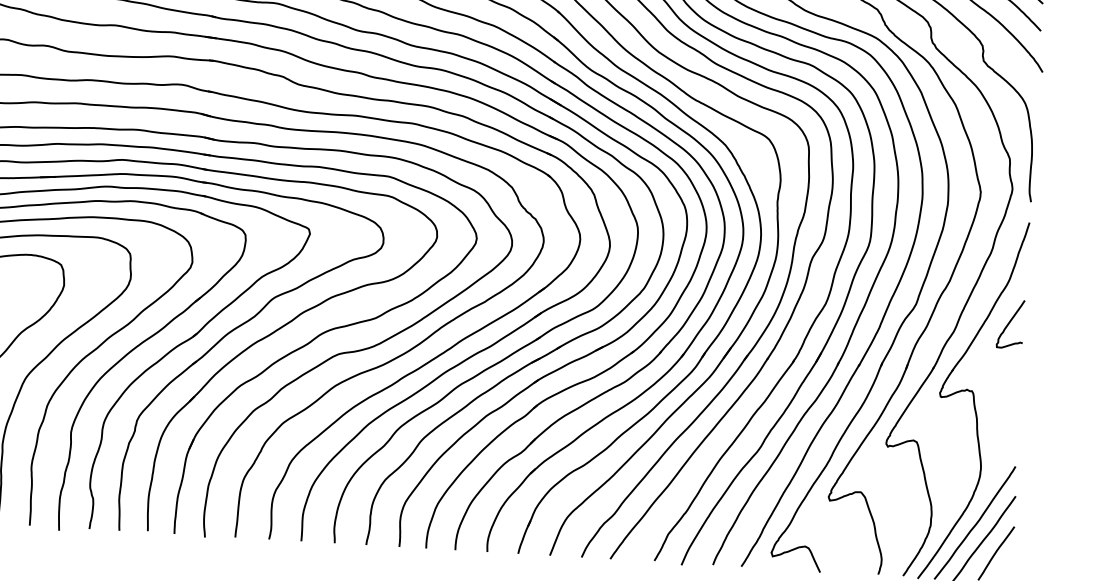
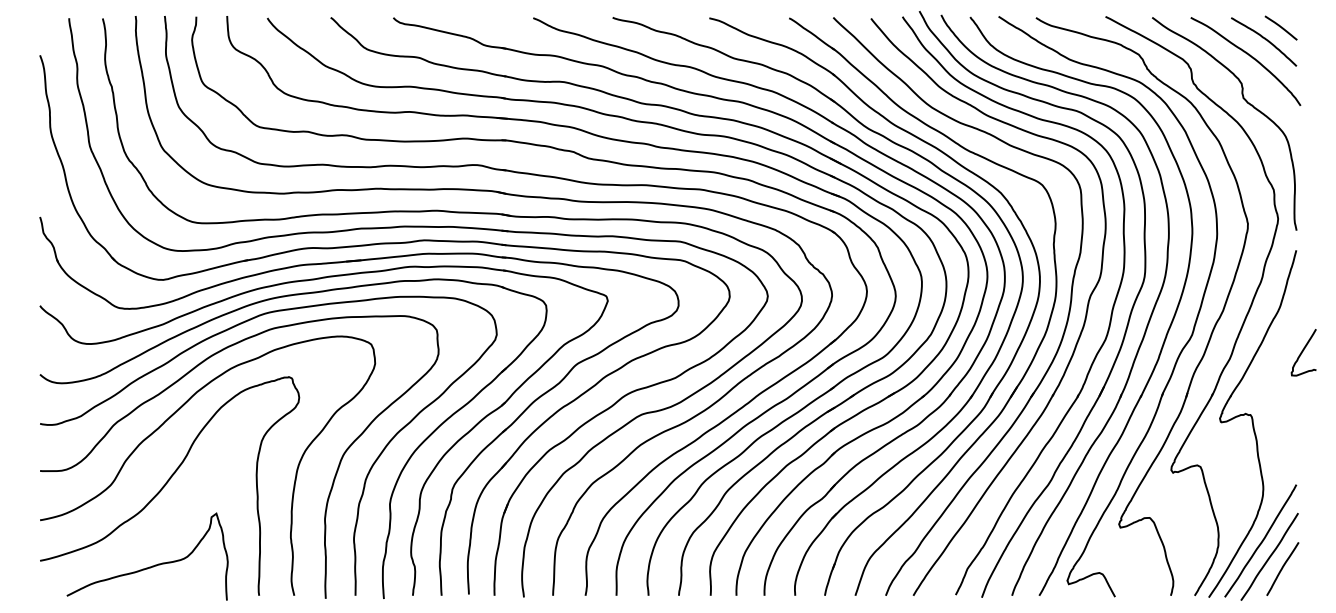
curve: (1010, 322) -> (1303, 351), moved

